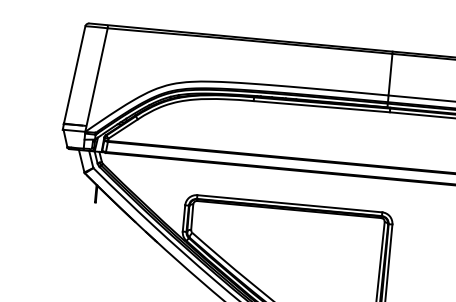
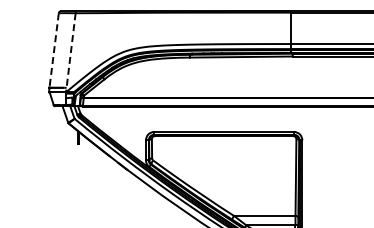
line: (75, 75) -> (54, 50), solid -> dashed
line: (96, 79) -> (70, 52), solid -> dashed

